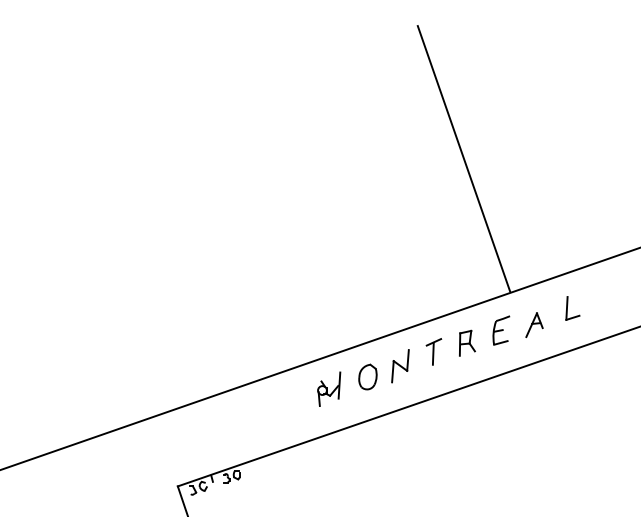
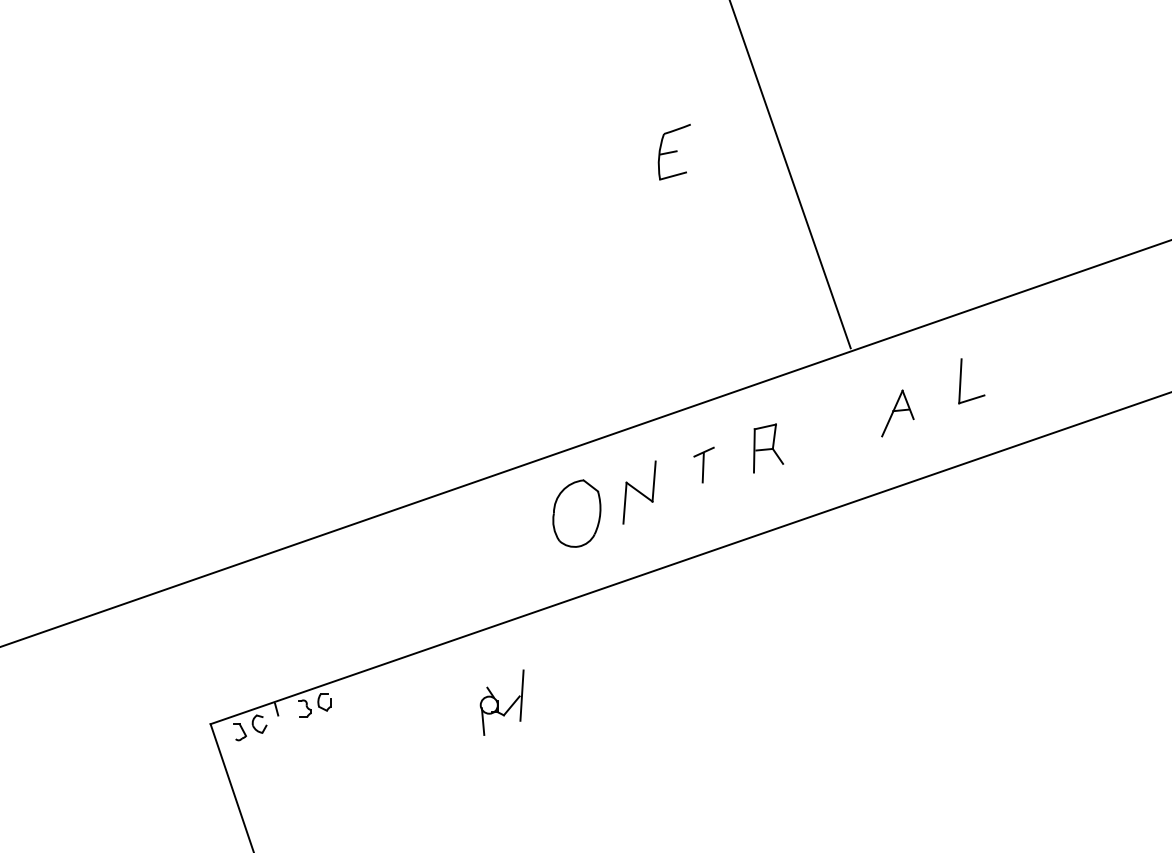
part: (501, 330) -> (674, 152), moved
part: (433, 351) -> (703, 464), size x0.7
part: (367, 376) -> (576, 512), size x1.4
part: (329, 388) -> (502, 701), moved

